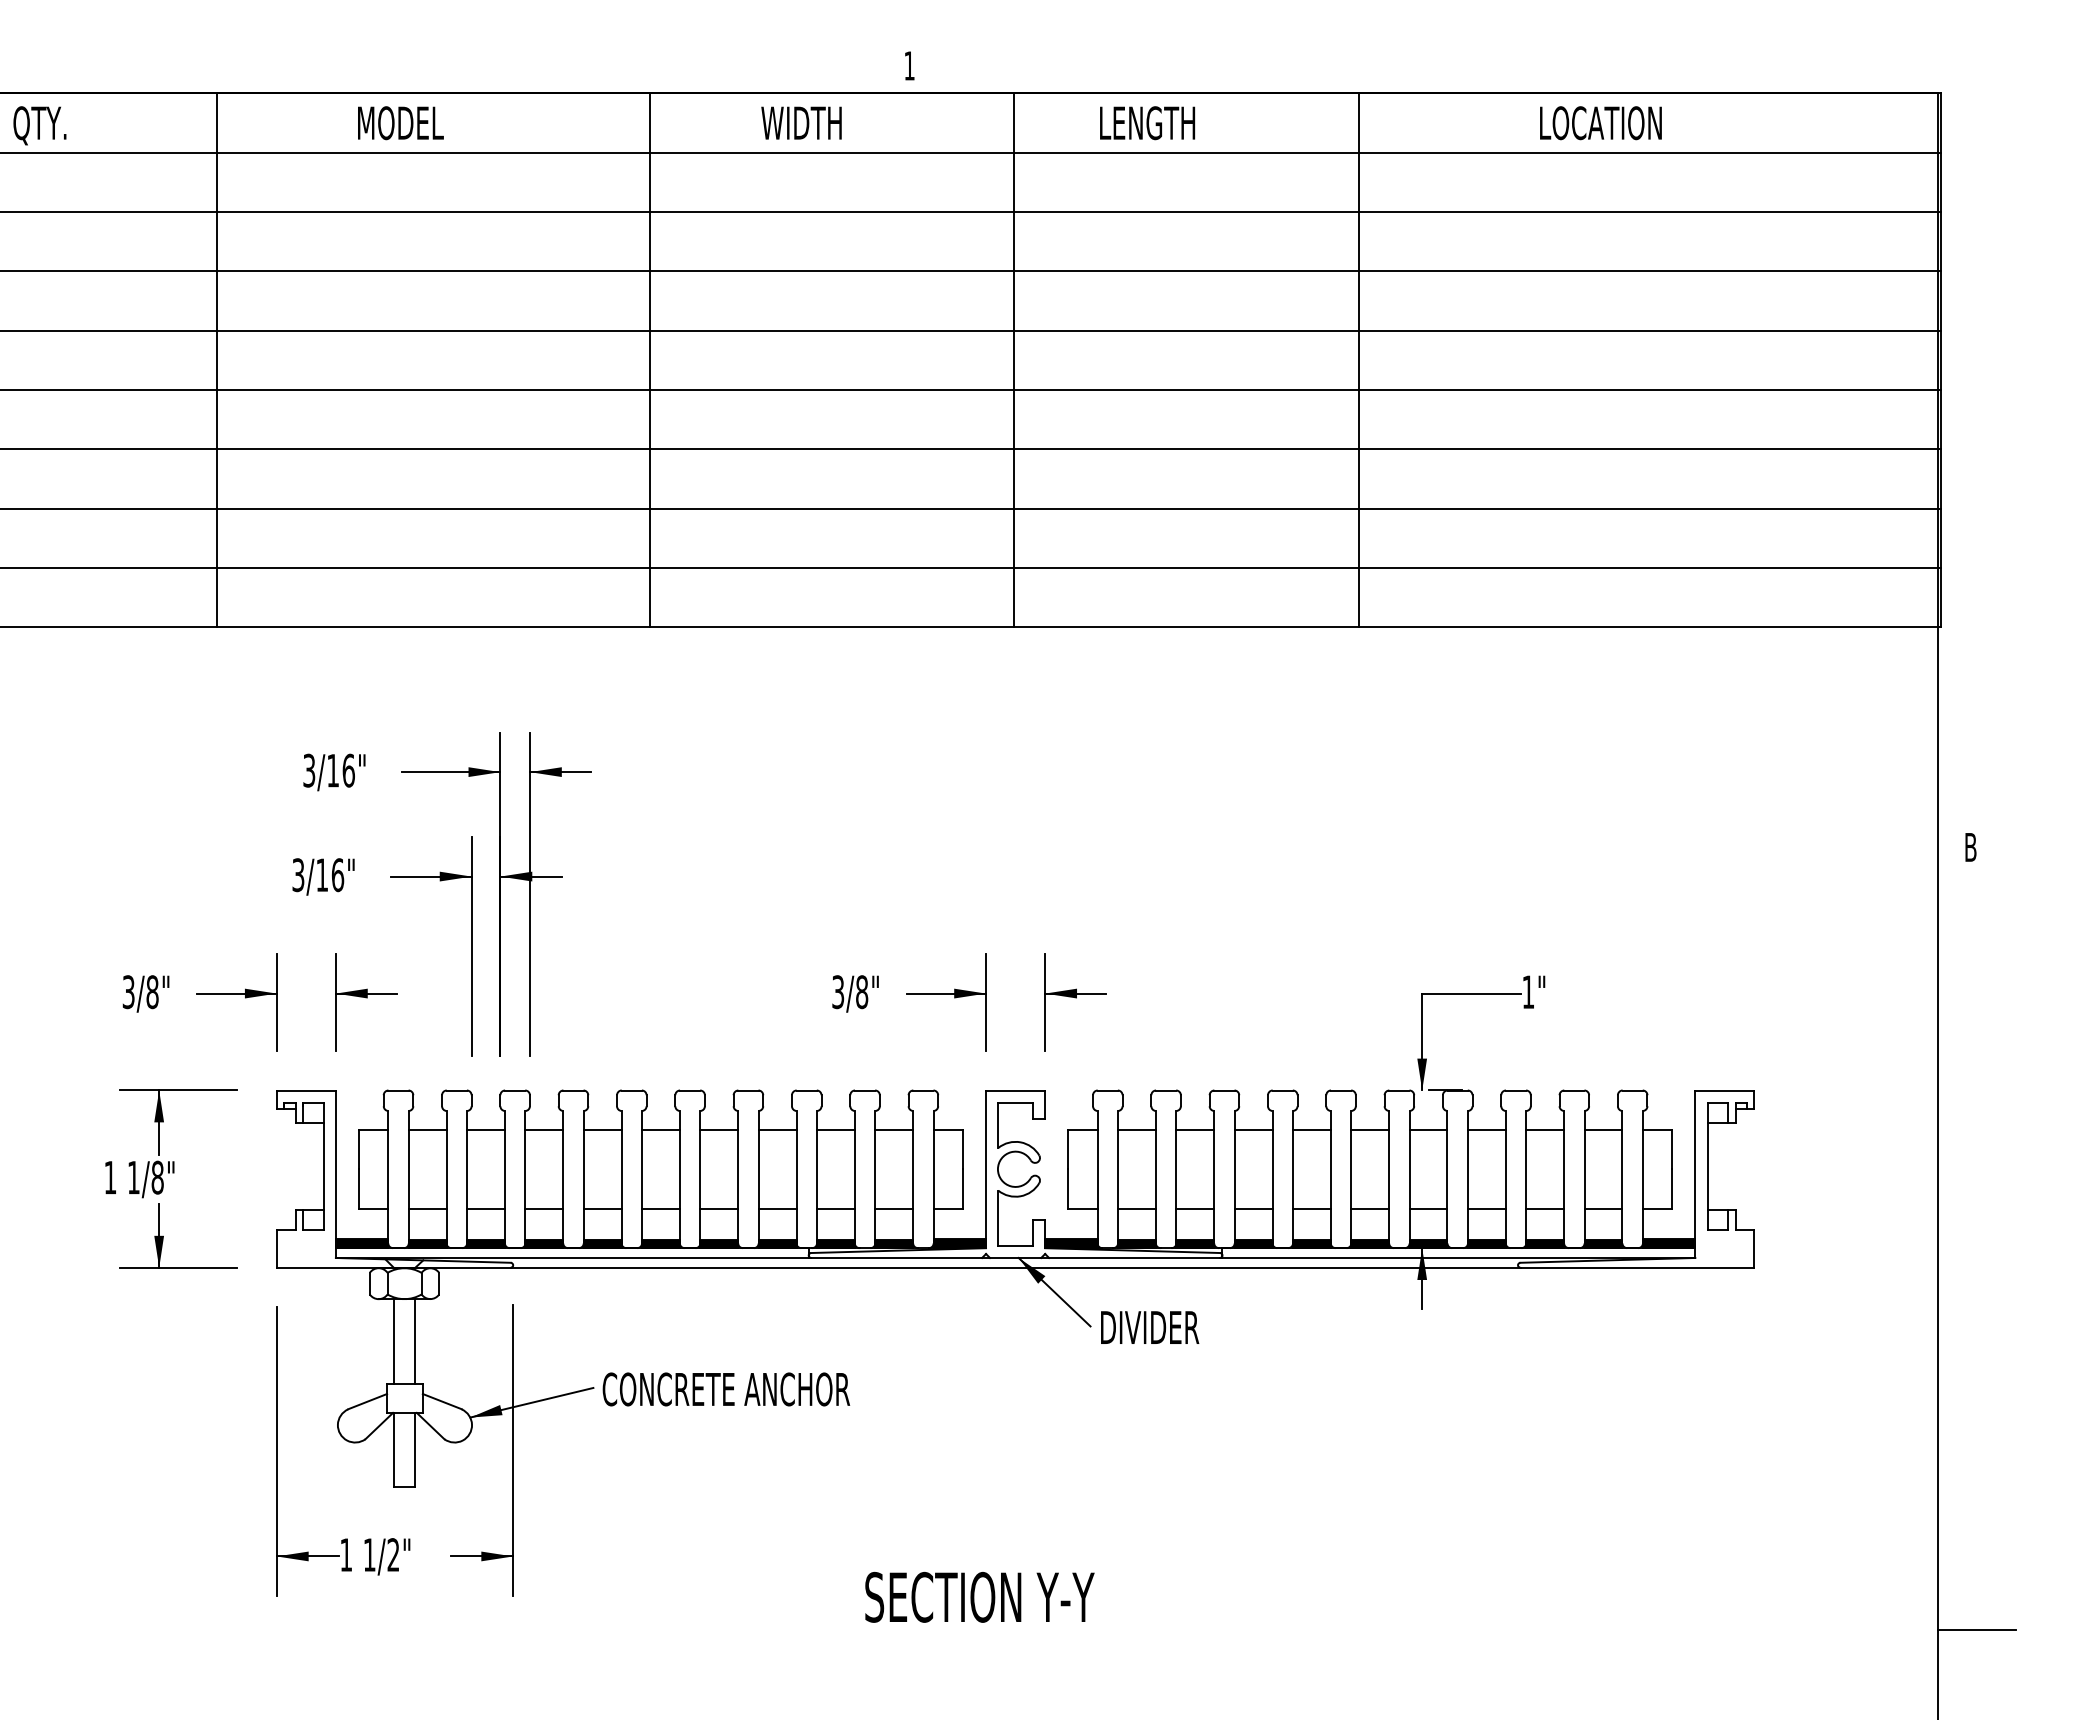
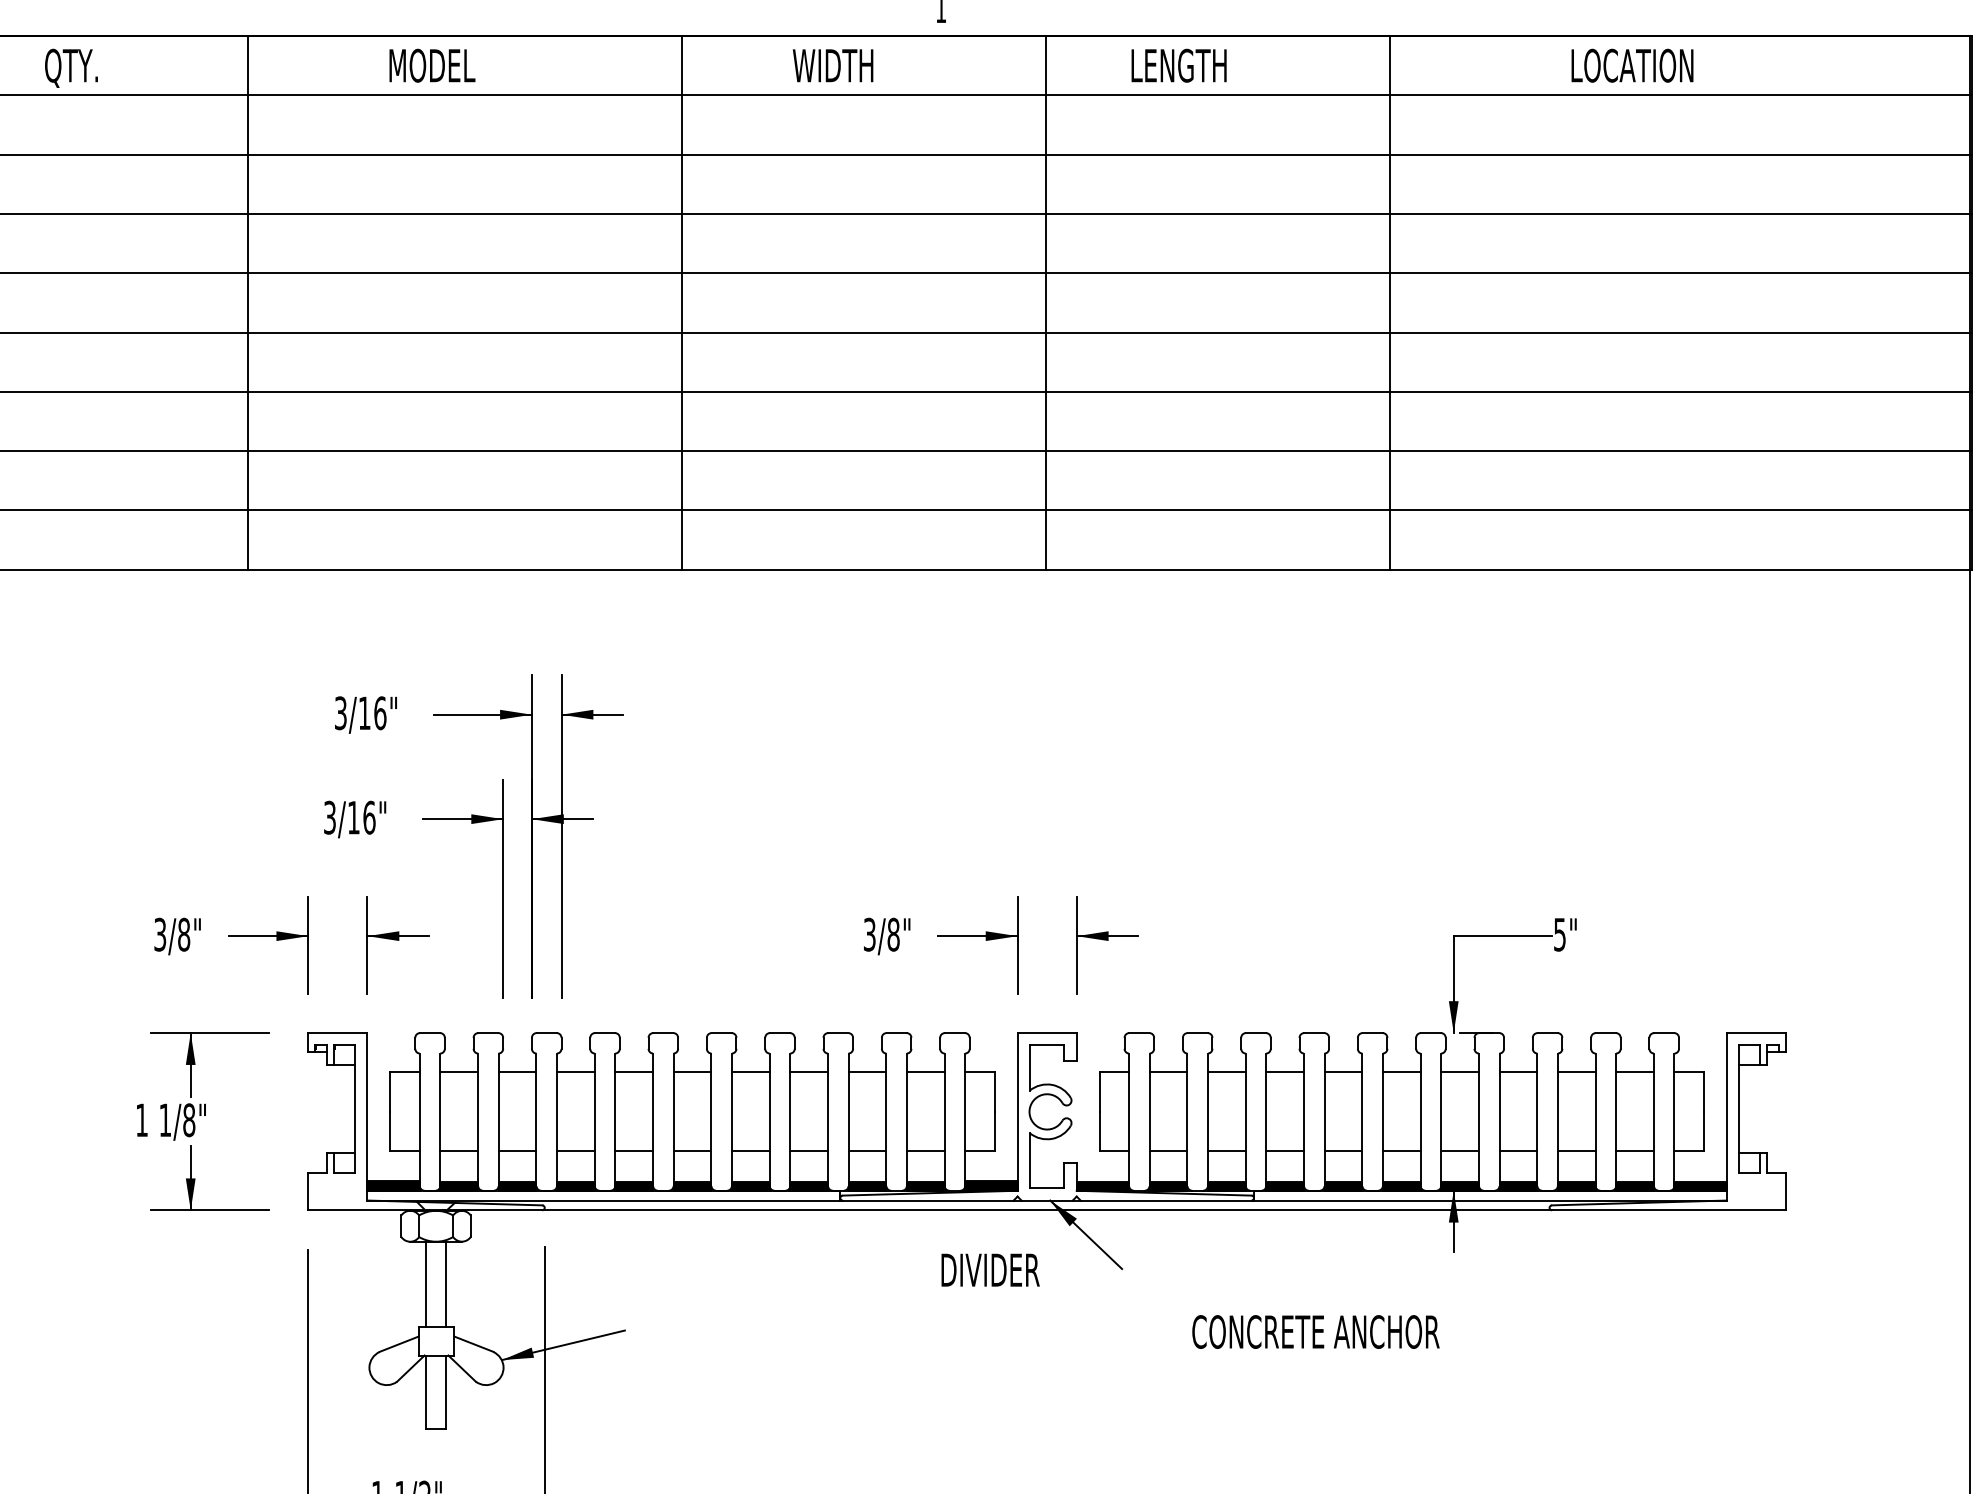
text: (1528, 992) -> (1560, 935), 1" -> 5"
text: (1150, 1327) -> (991, 1270), moved
text: (726, 1389) -> (1316, 1332), moved

